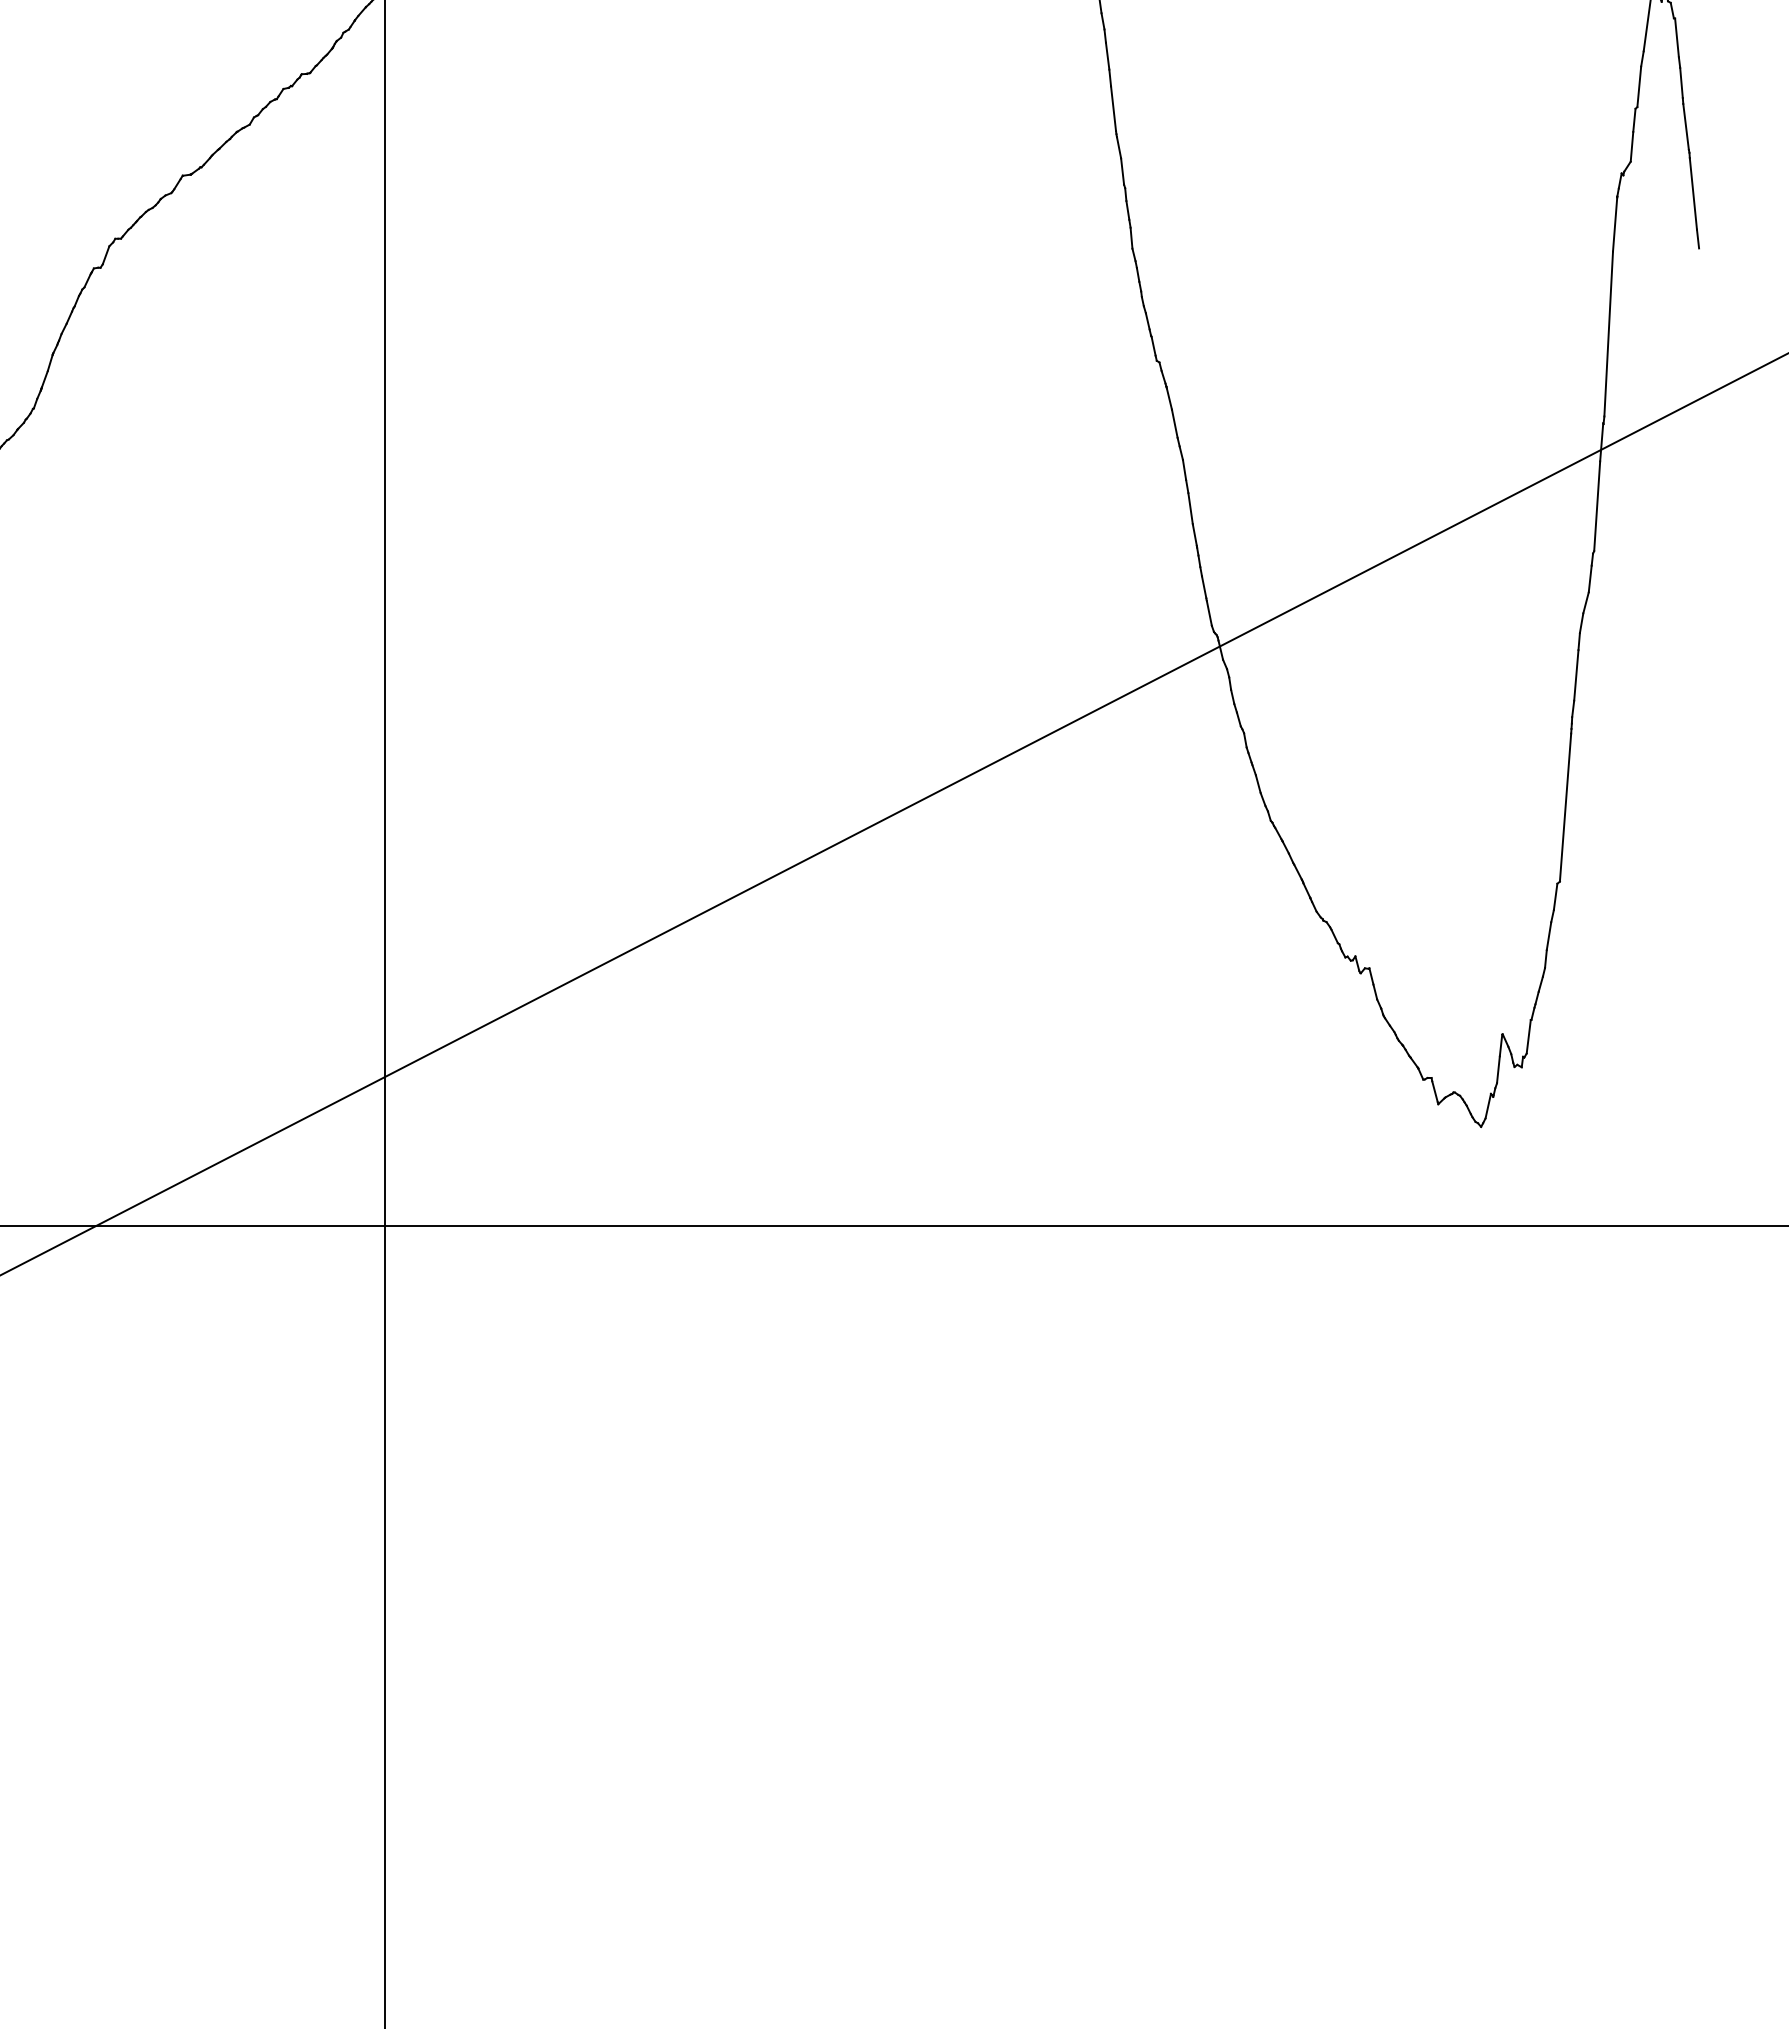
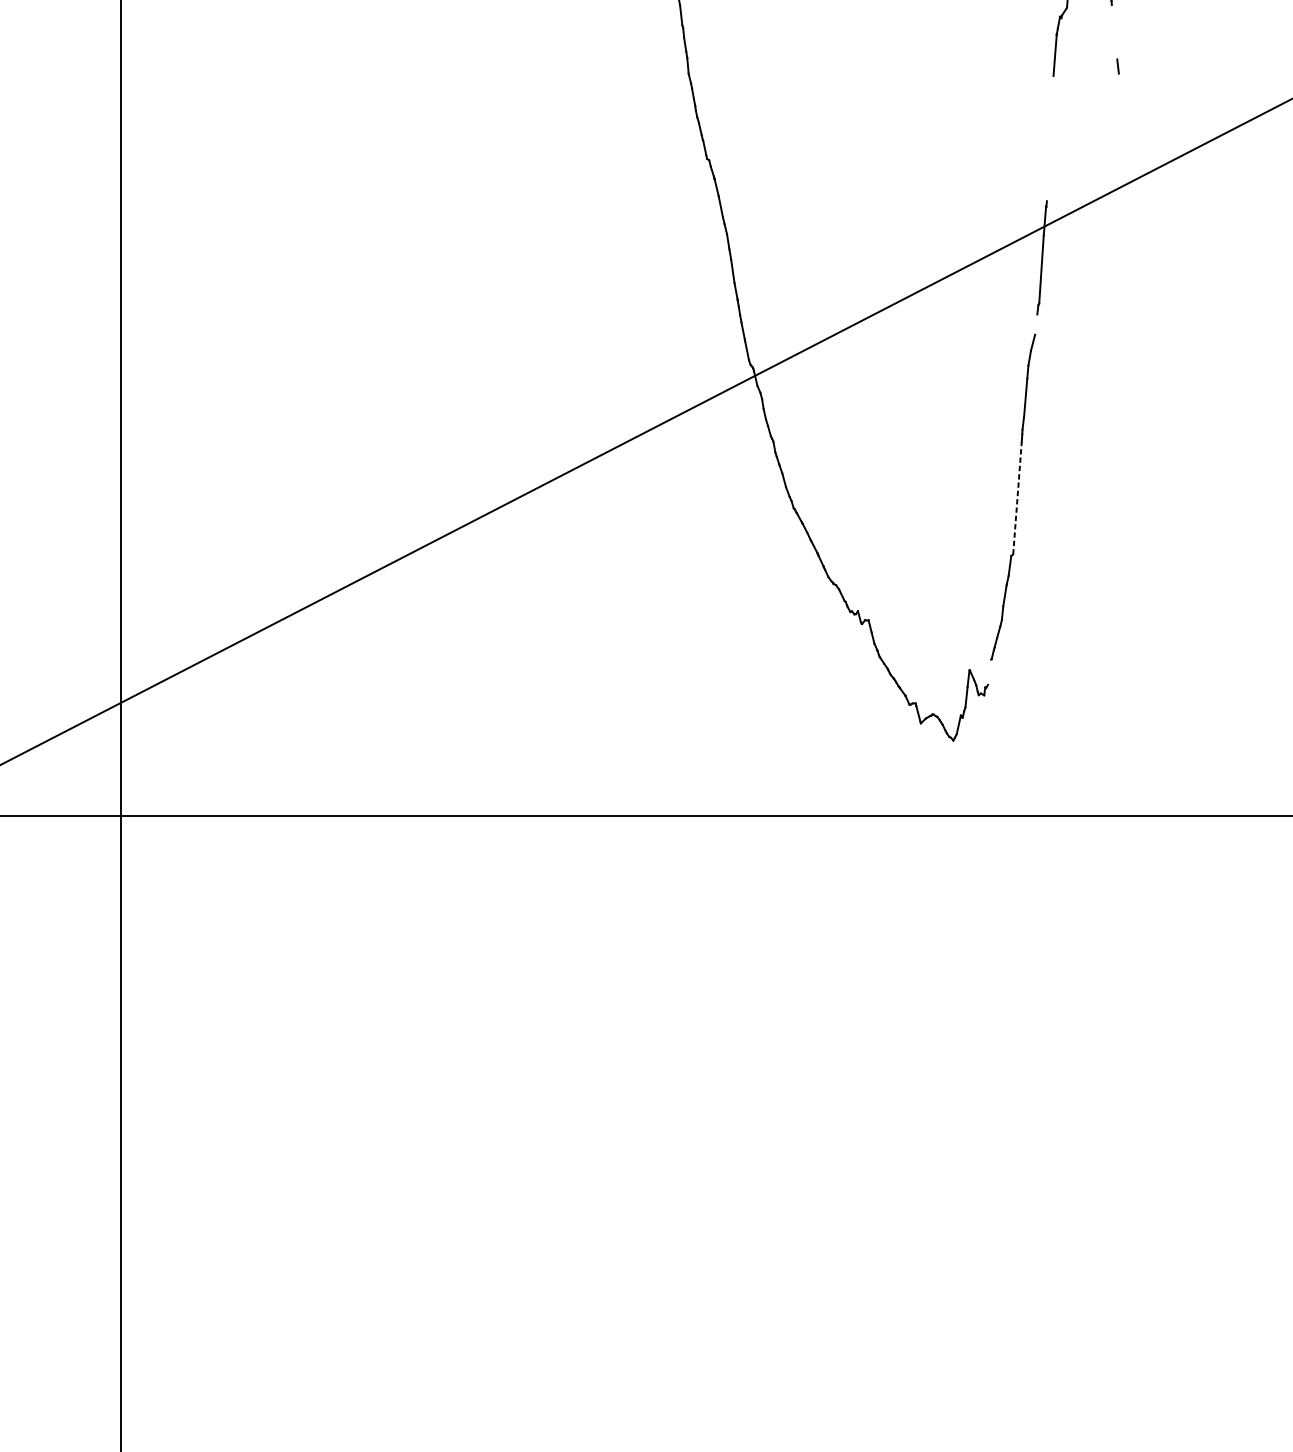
line: (1692, 193) -> (1113, 31), removed
line: (1608, 333) -> (1050, 138), removed
line: (1589, 578) -> (1035, 324), removed
line: (1565, 807) -> (1017, 498), solid -> dashed
line: (1528, 1036) -> (989, 671), removed

